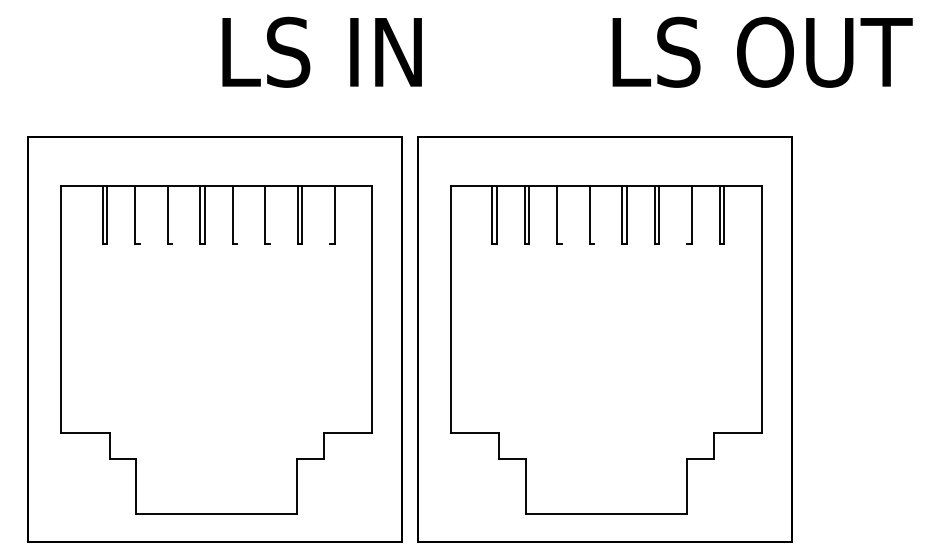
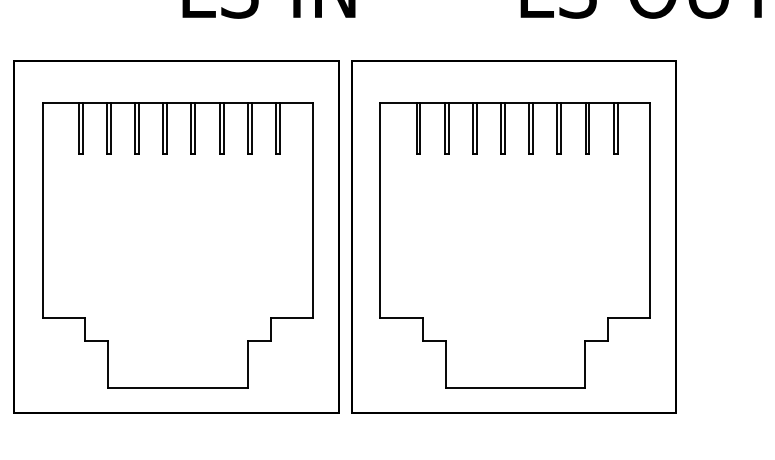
line: (139, 214) -> (110, 128), added
line: (172, 214) -> (139, 128), added
line: (237, 214) -> (195, 128), added
line: (269, 214) -> (223, 128), added
line: (330, 214) -> (276, 128), added
line: (561, 214) -> (476, 128), added
line: (594, 214) -> (505, 128), added
line: (687, 214) -> (585, 128), added

